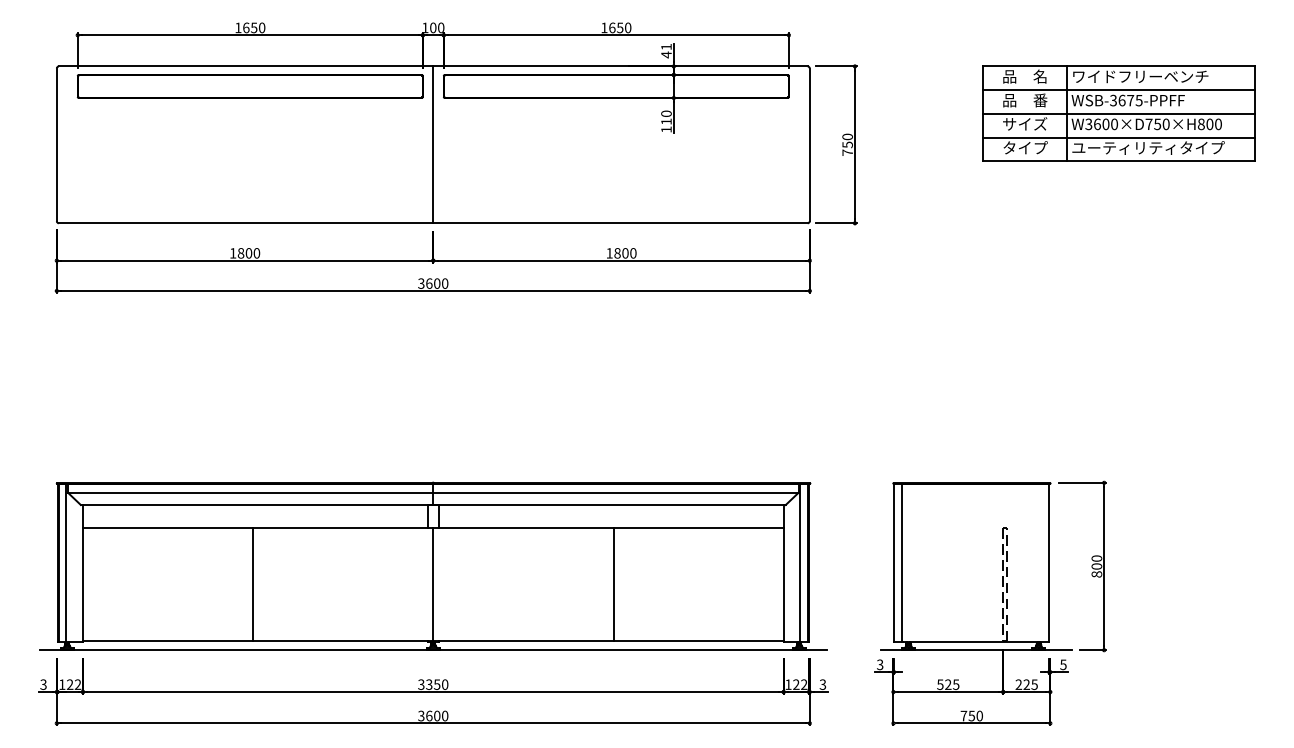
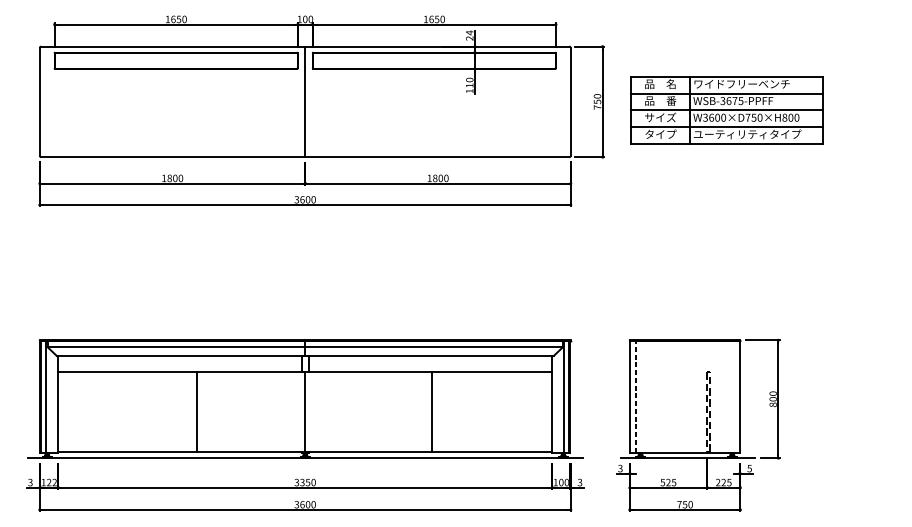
text: (666, 50) -> (469, 35), 41 -> 24
part: (1118, 113) -> (726, 110), moved
line: (902, 562) -> (636, 396), solid -> dashed
line: (253, 584) -> (197, 411), moved
text: (800, 684) -> (564, 482), 122 -> 100

